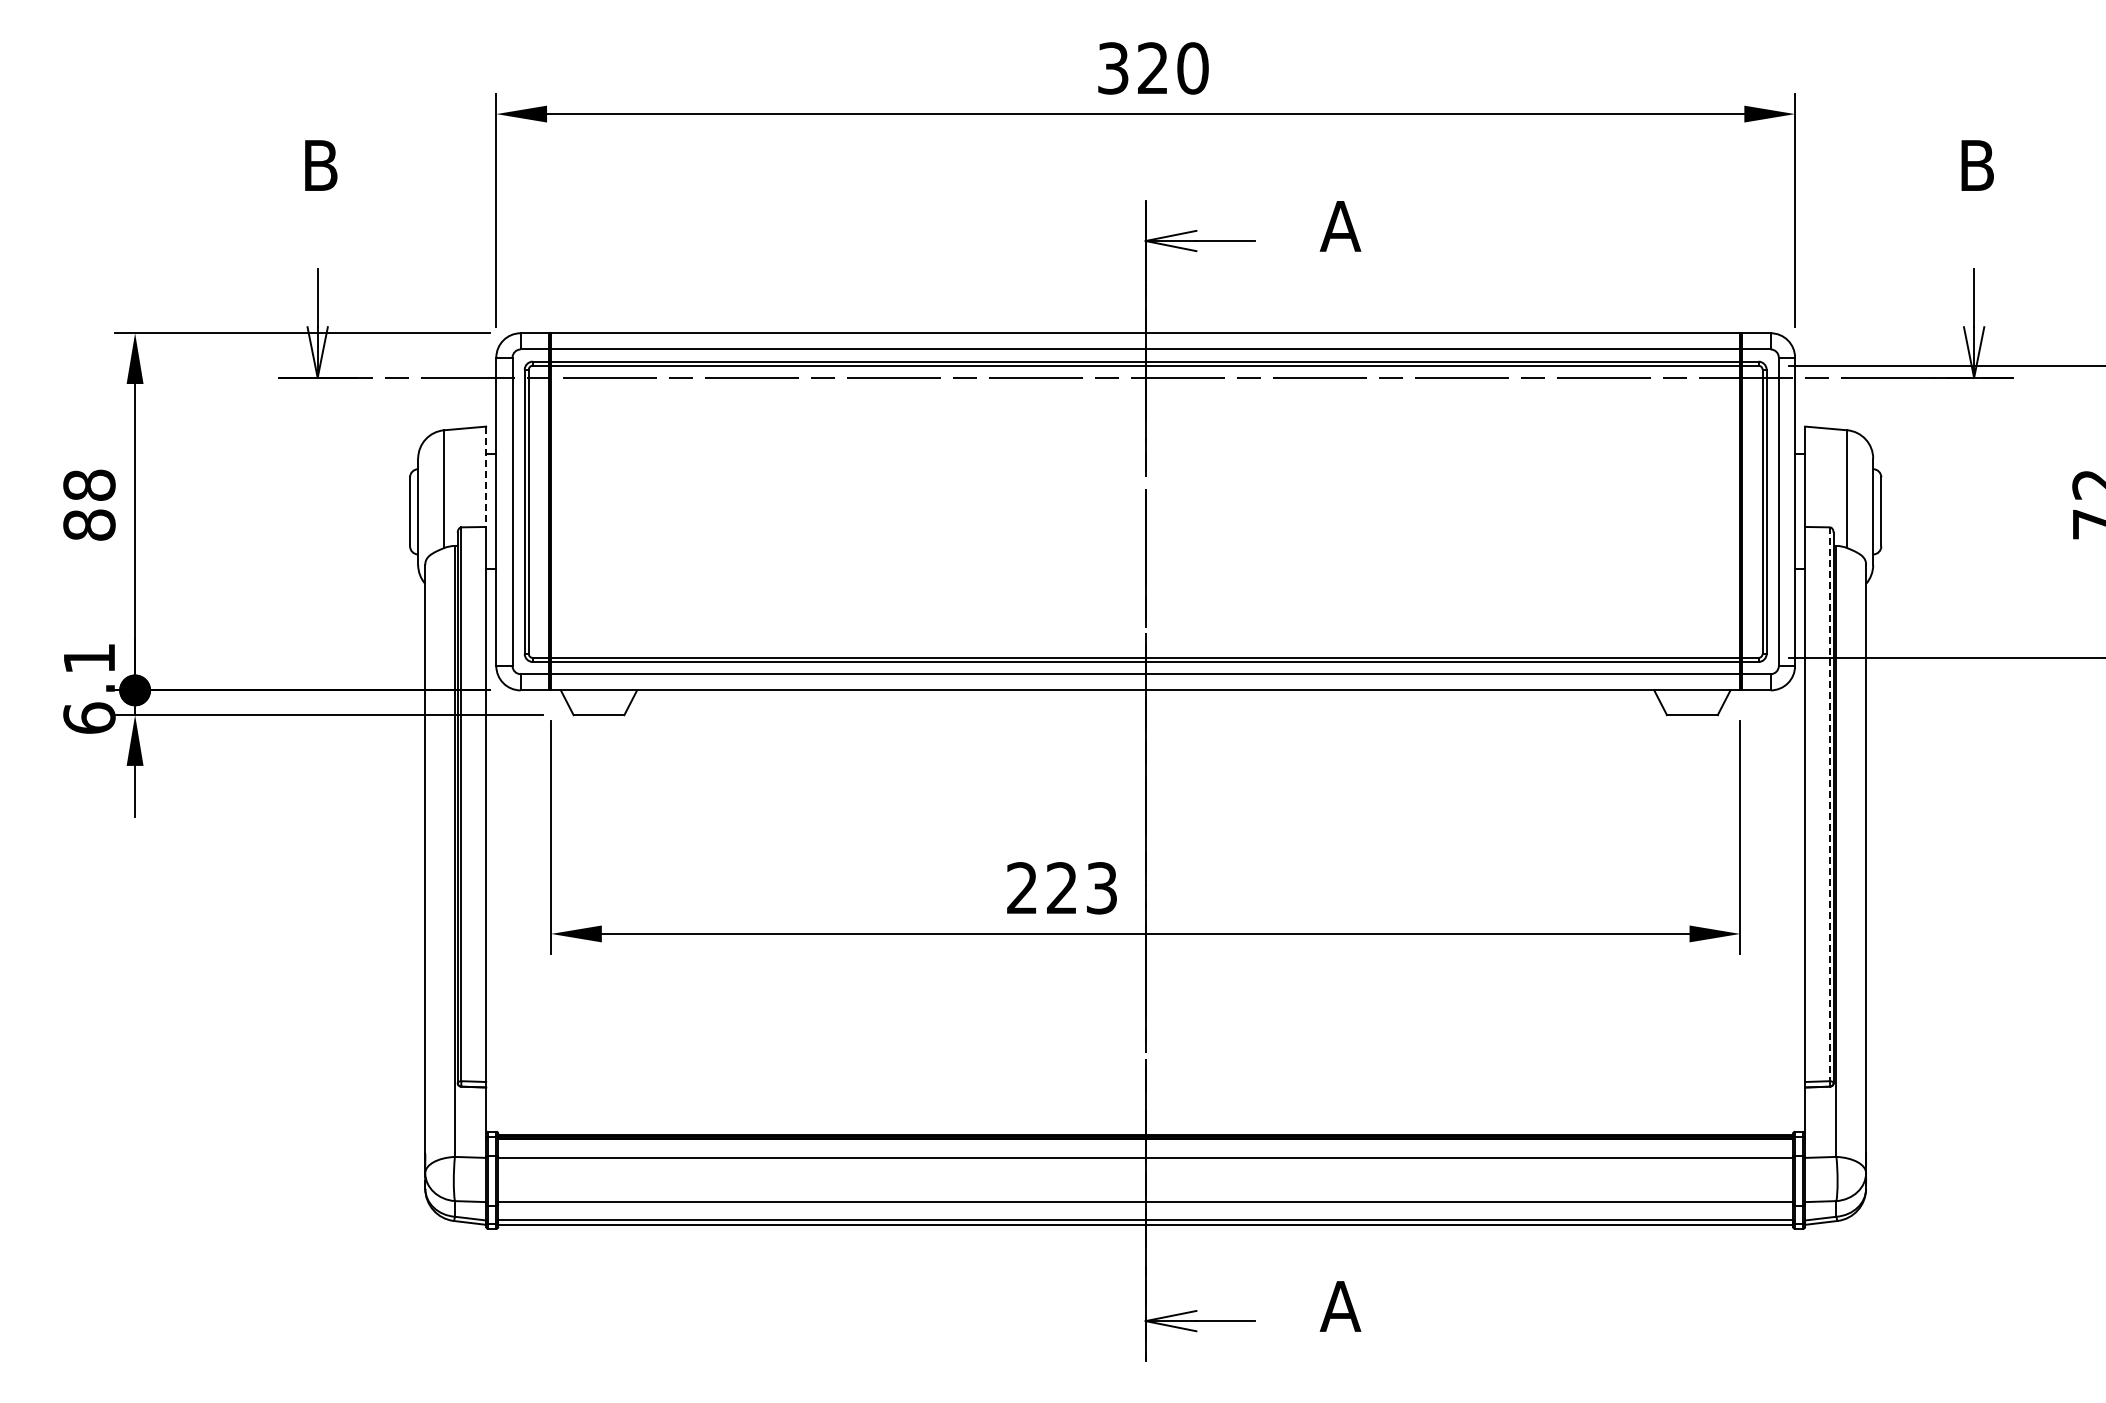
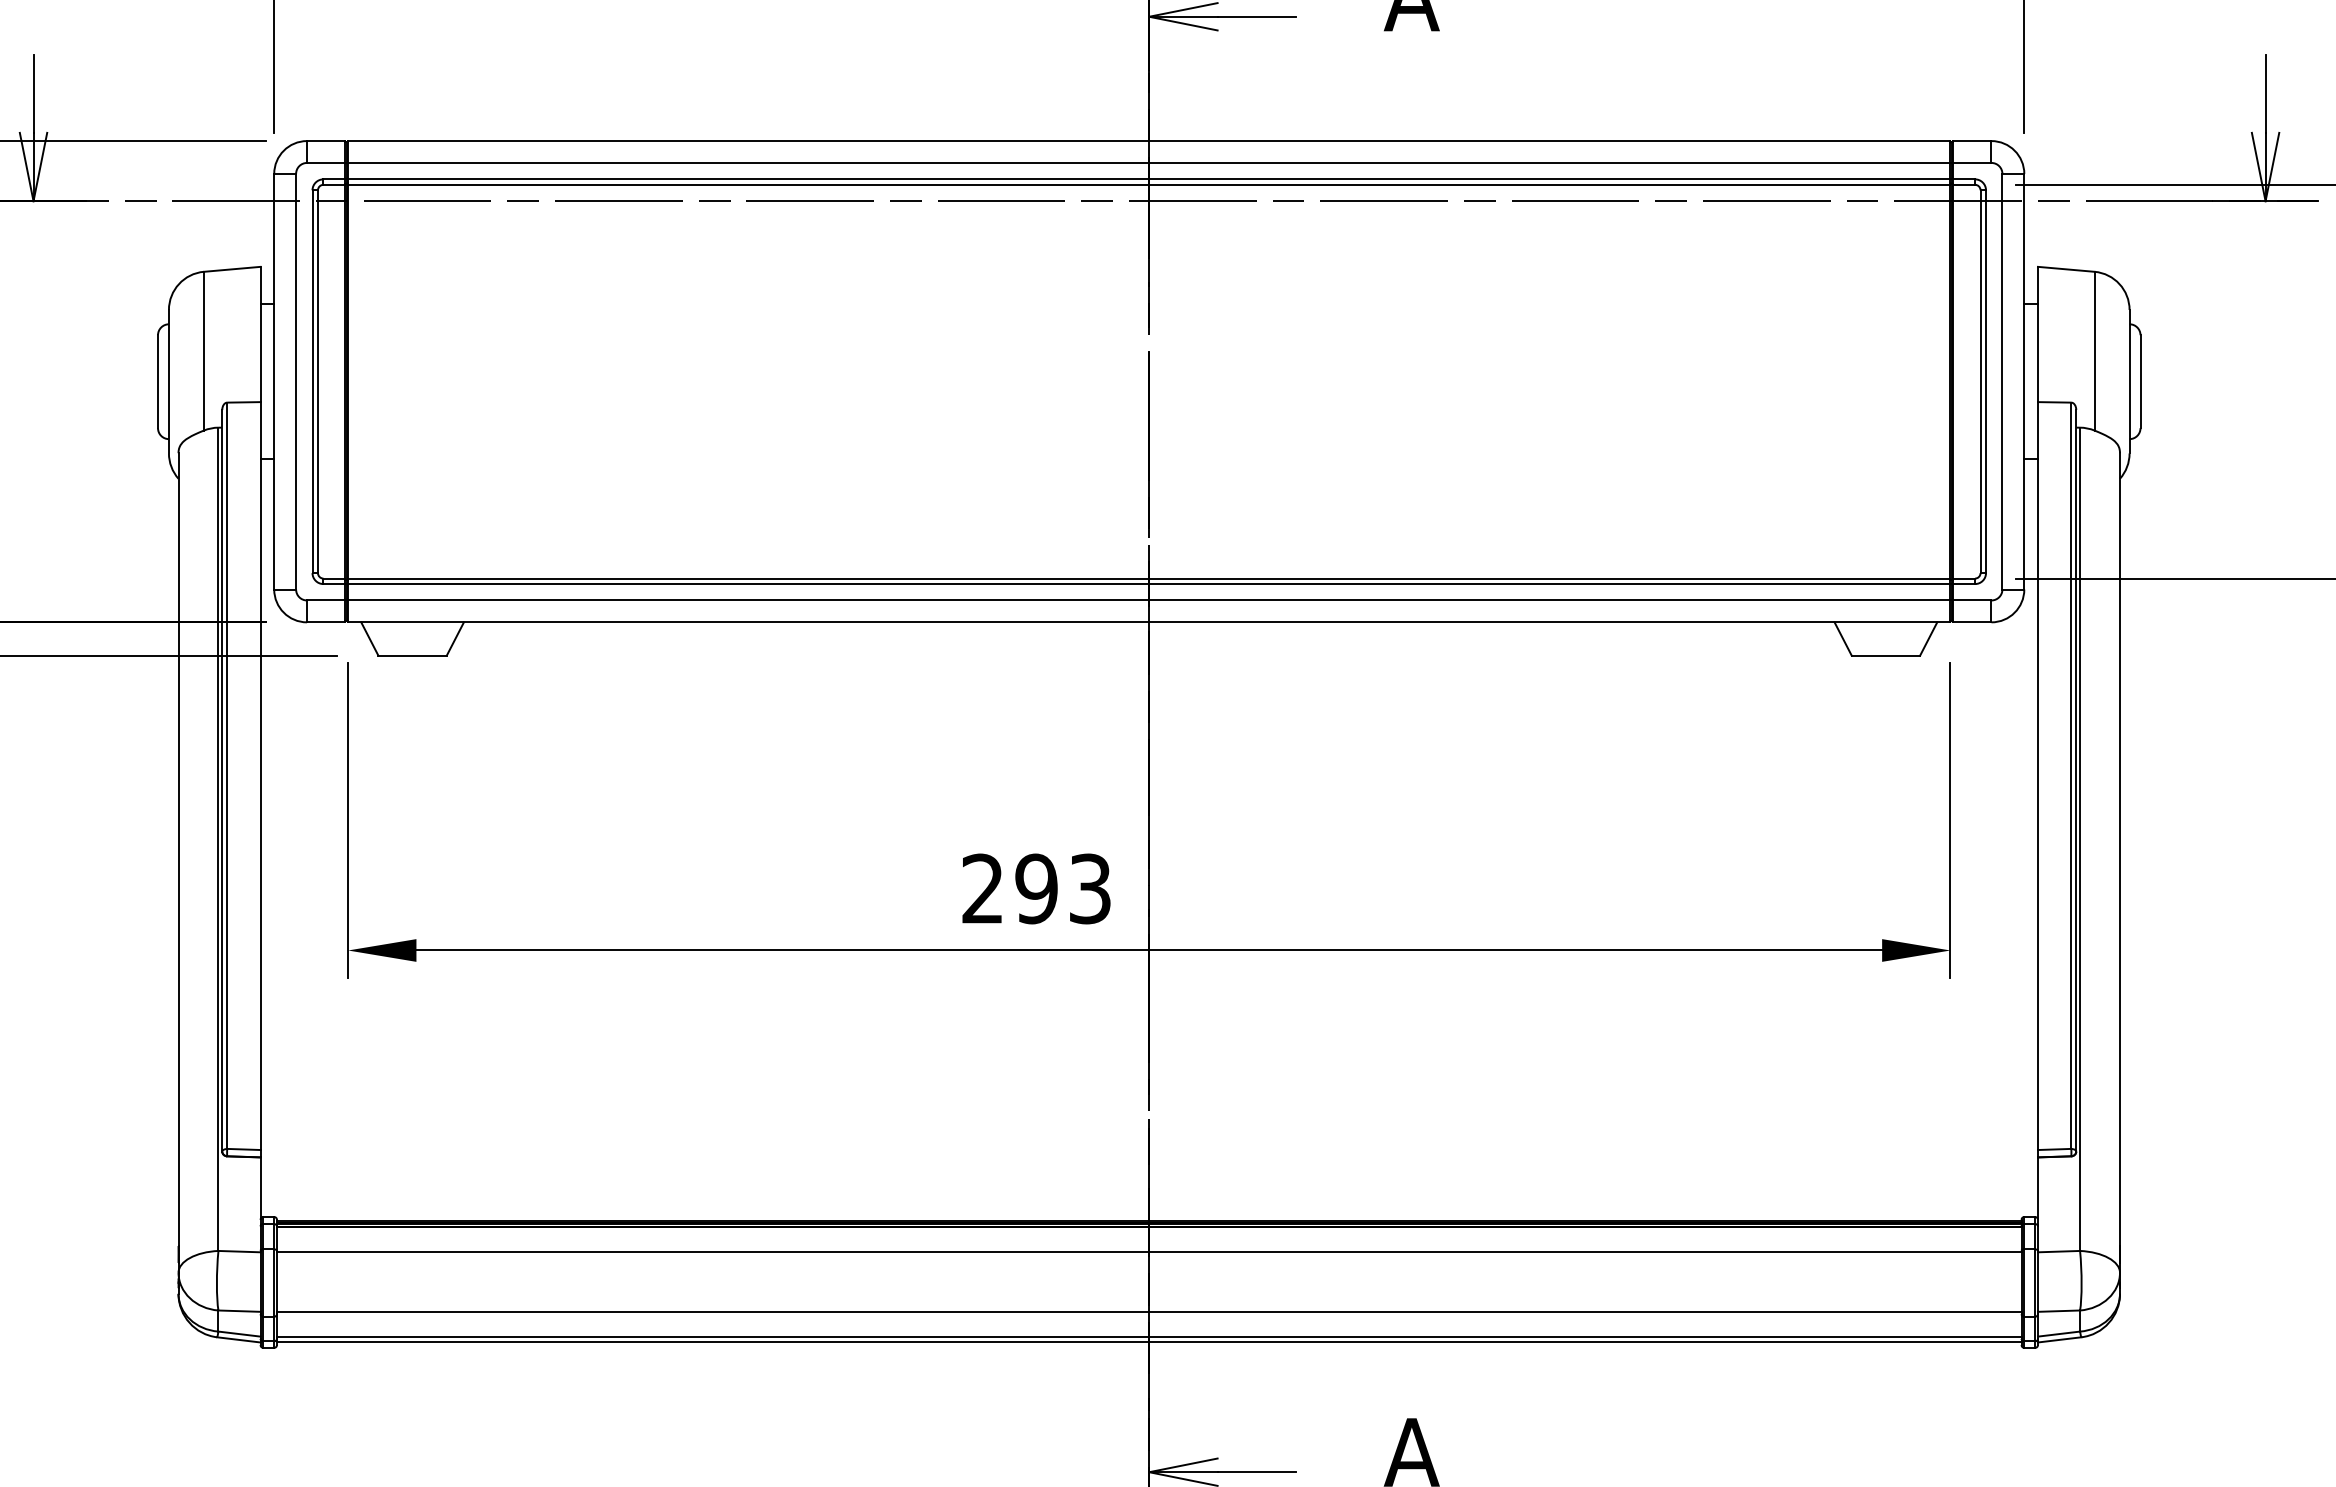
line: (486, 477) -> (260, 335), dashed -> solid
line: (1829, 804) -> (2070, 776), dashed -> solid
text: (1061, 888) -> (1035, 889), 223 -> 293

